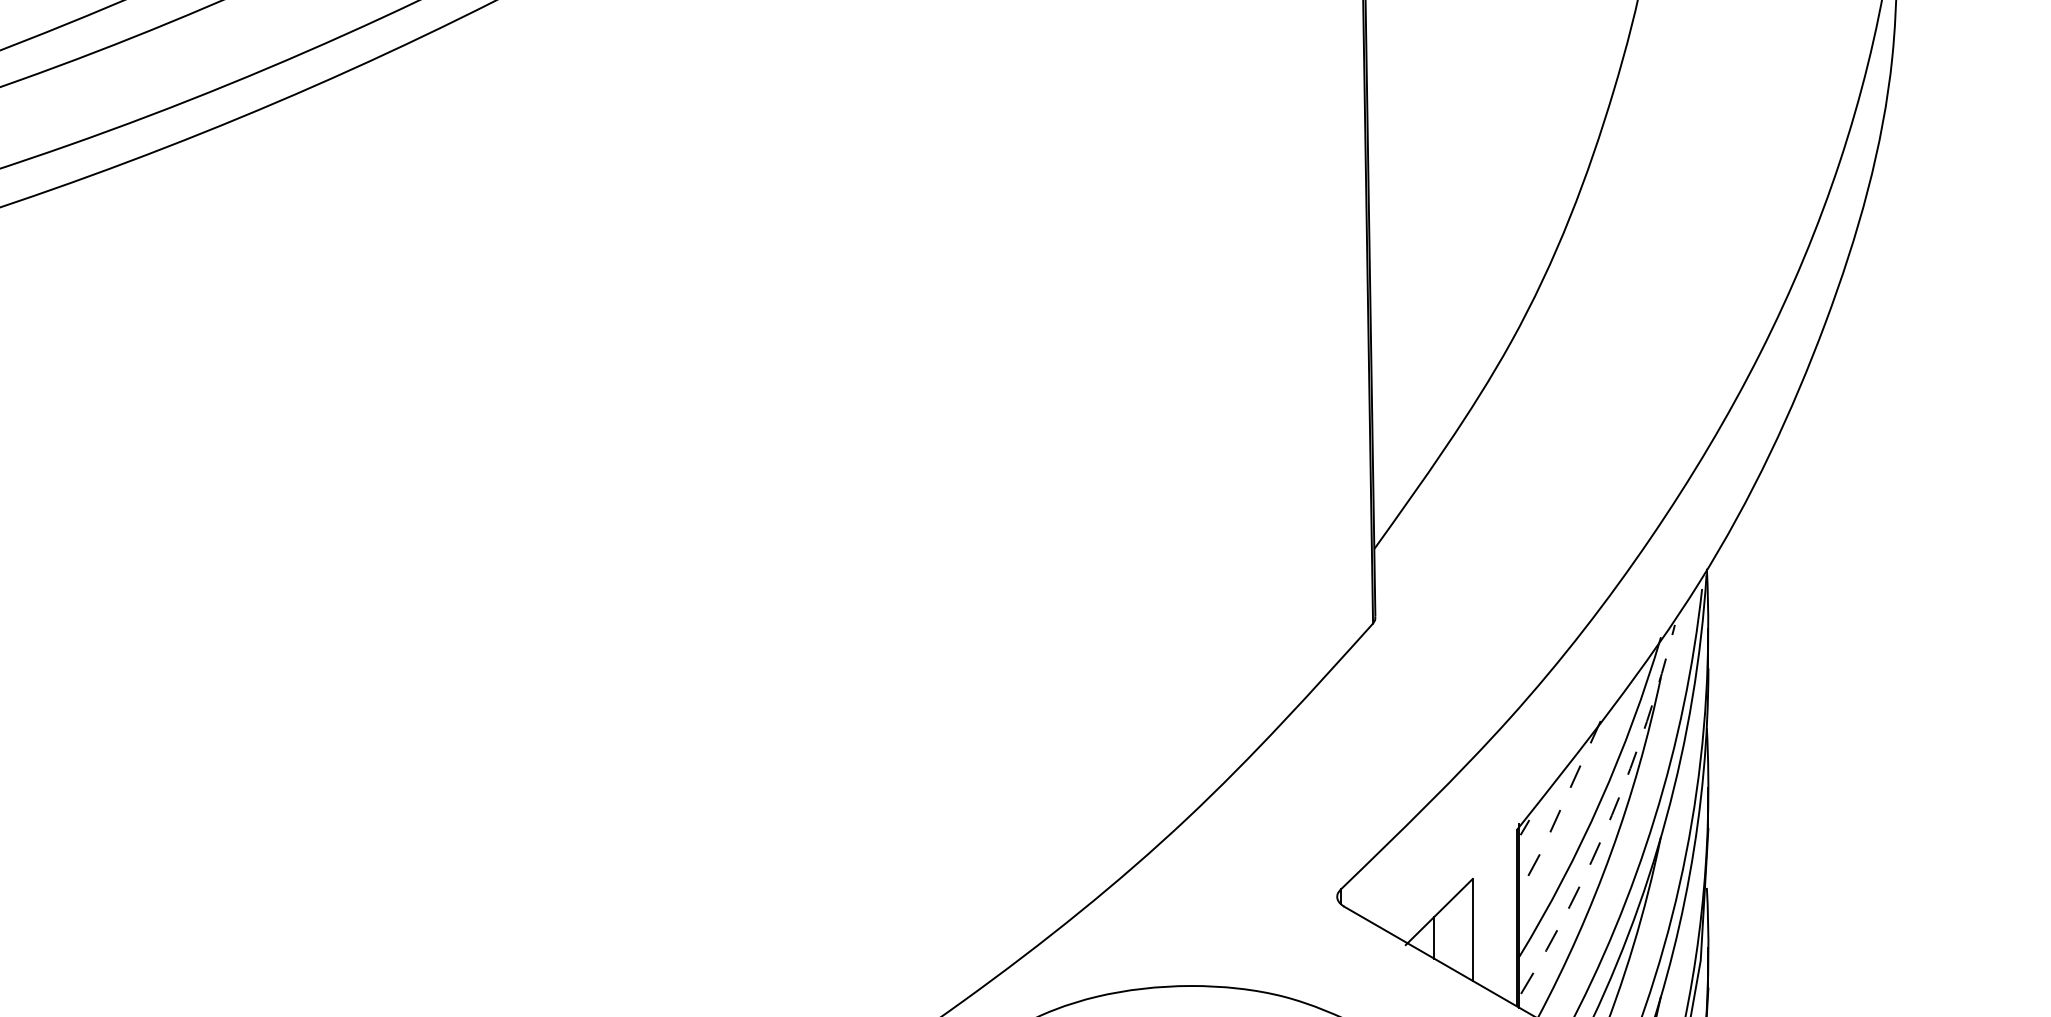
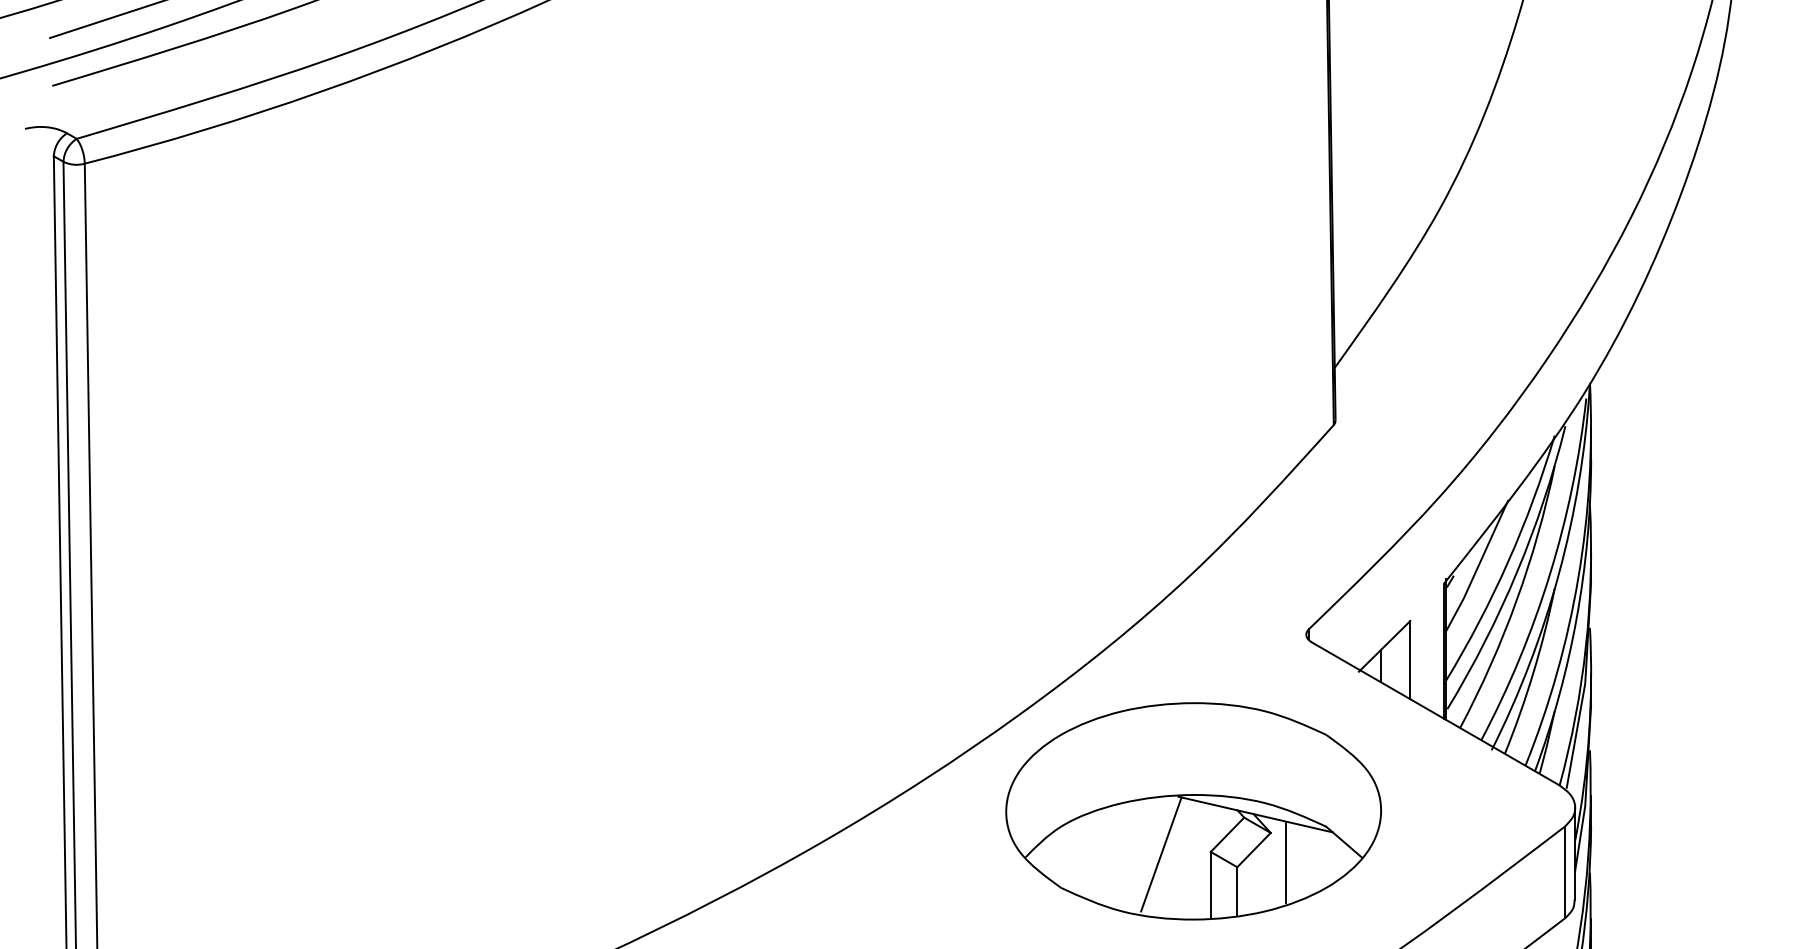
line: (1561, 807) -> (1478, 566), dashed -> solid
arc: (1612, 815) -> (1517, 572), dashed -> solid

